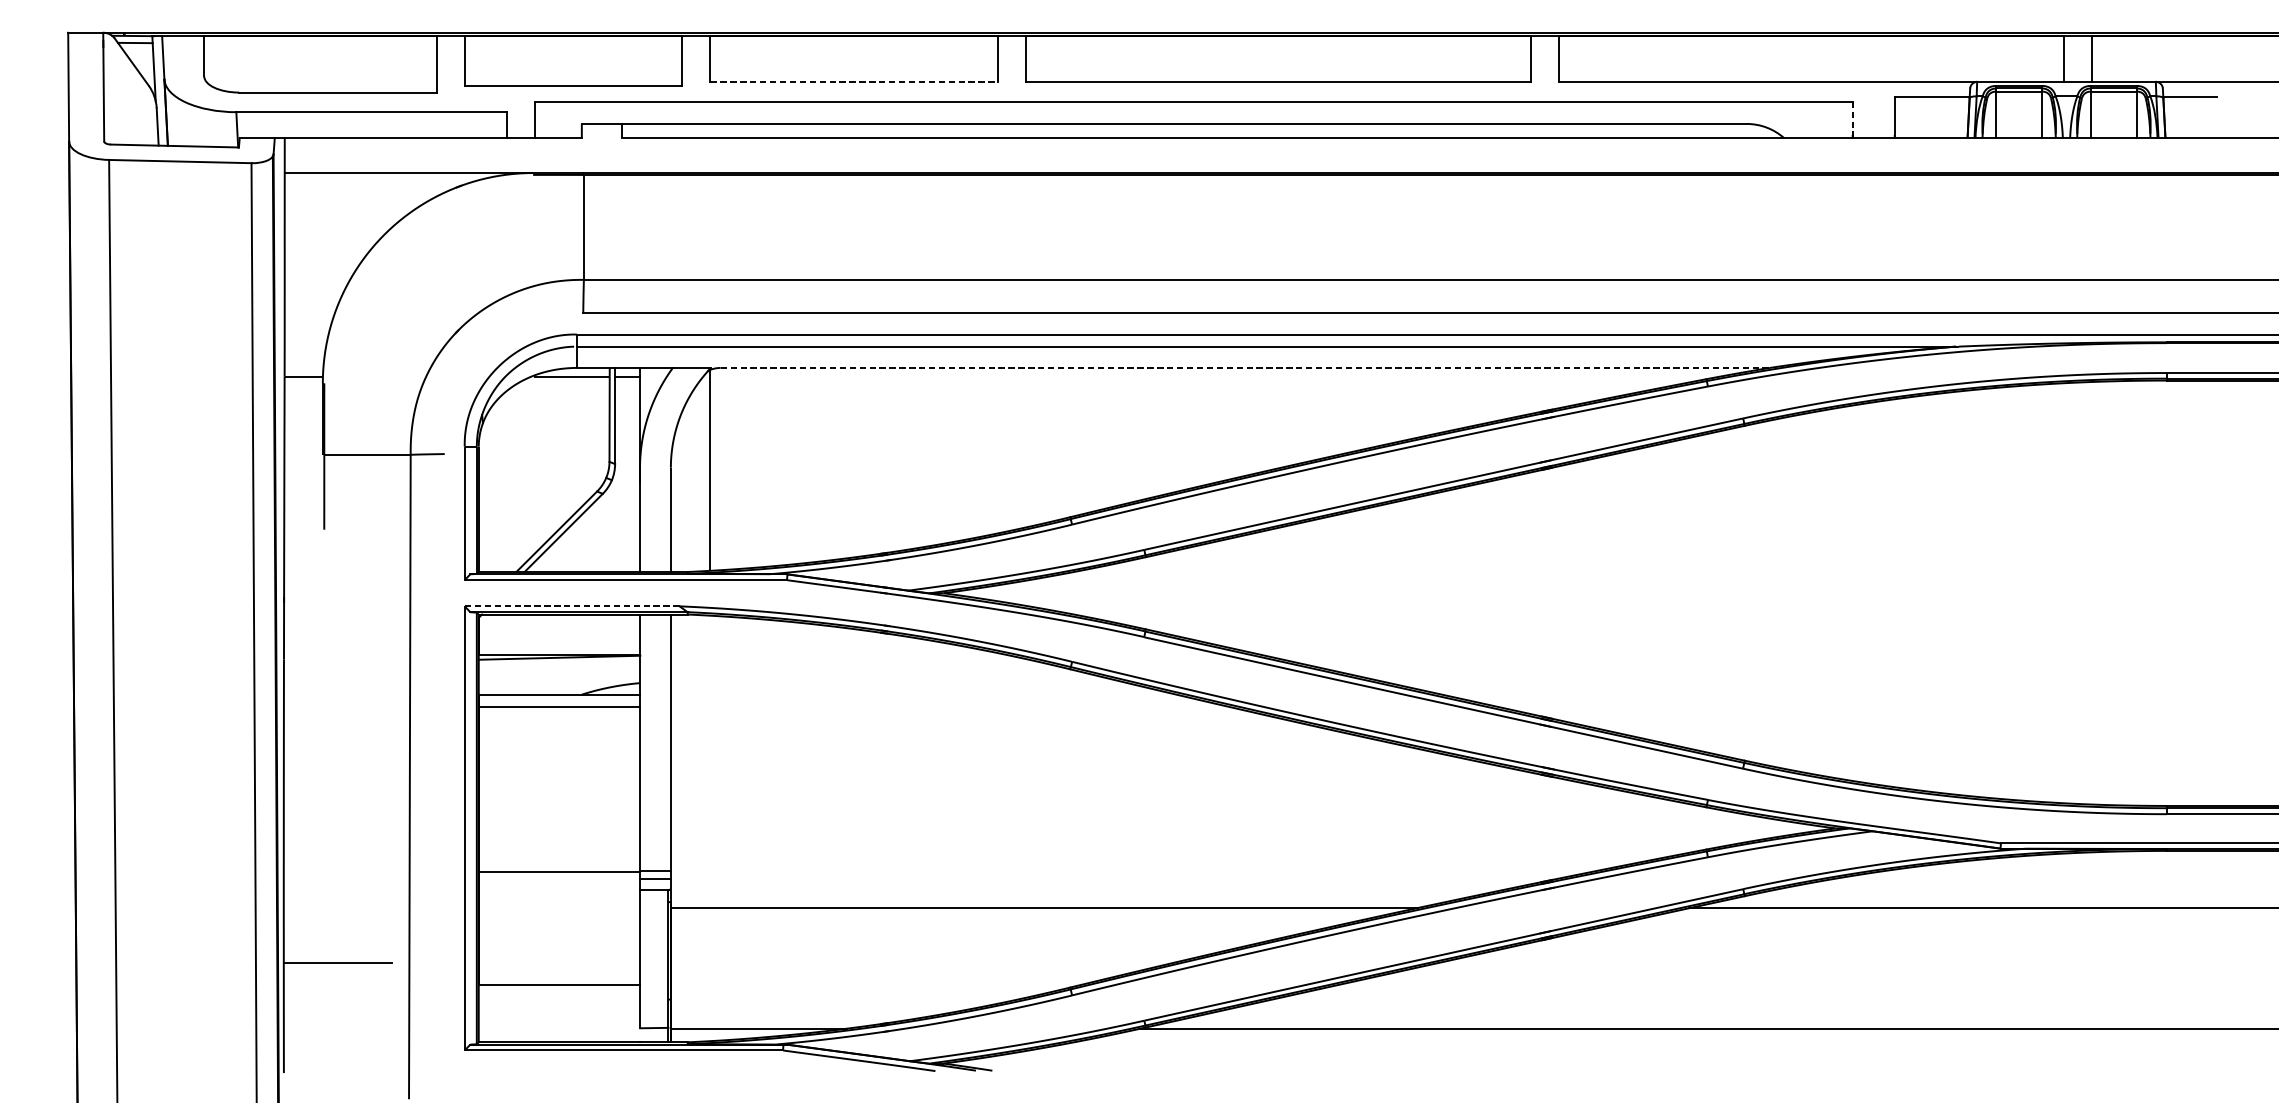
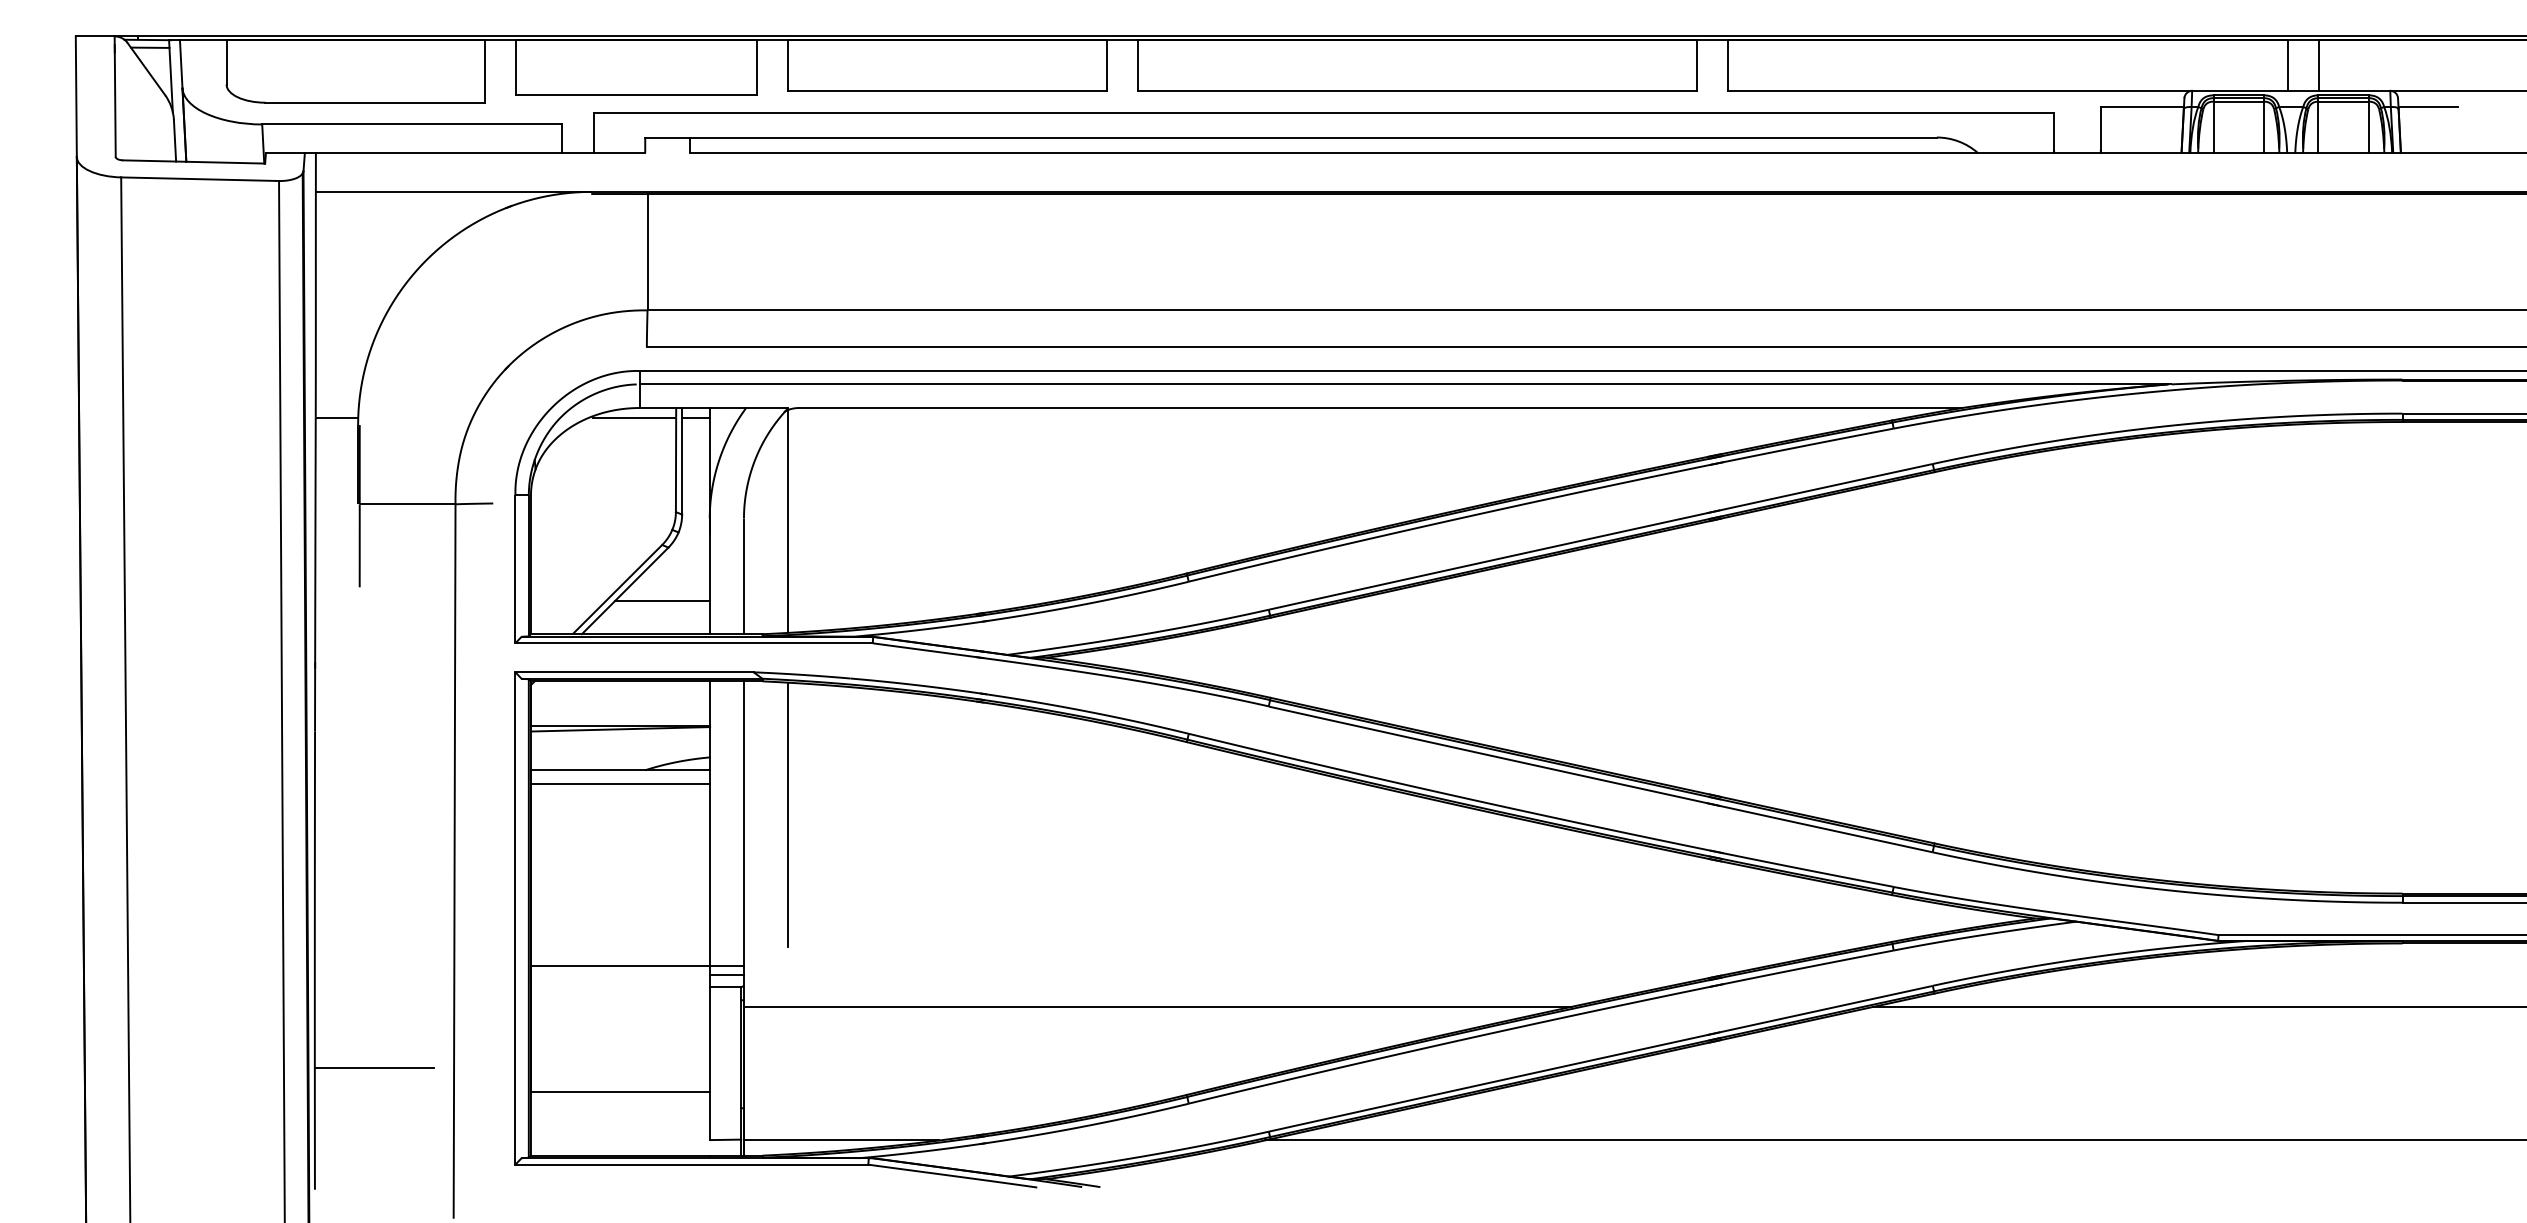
line: (854, 82) -> (947, 91), dashed -> solid
line: (1852, 119) -> (2054, 132), dashed -> solid
line: (1245, 368) -> (1380, 408), dashed -> solid
line: (597, 541) -> (662, 600), added
line: (572, 606) -> (634, 672), dashed -> solid
line: (710, 735) -> (787, 815), added

